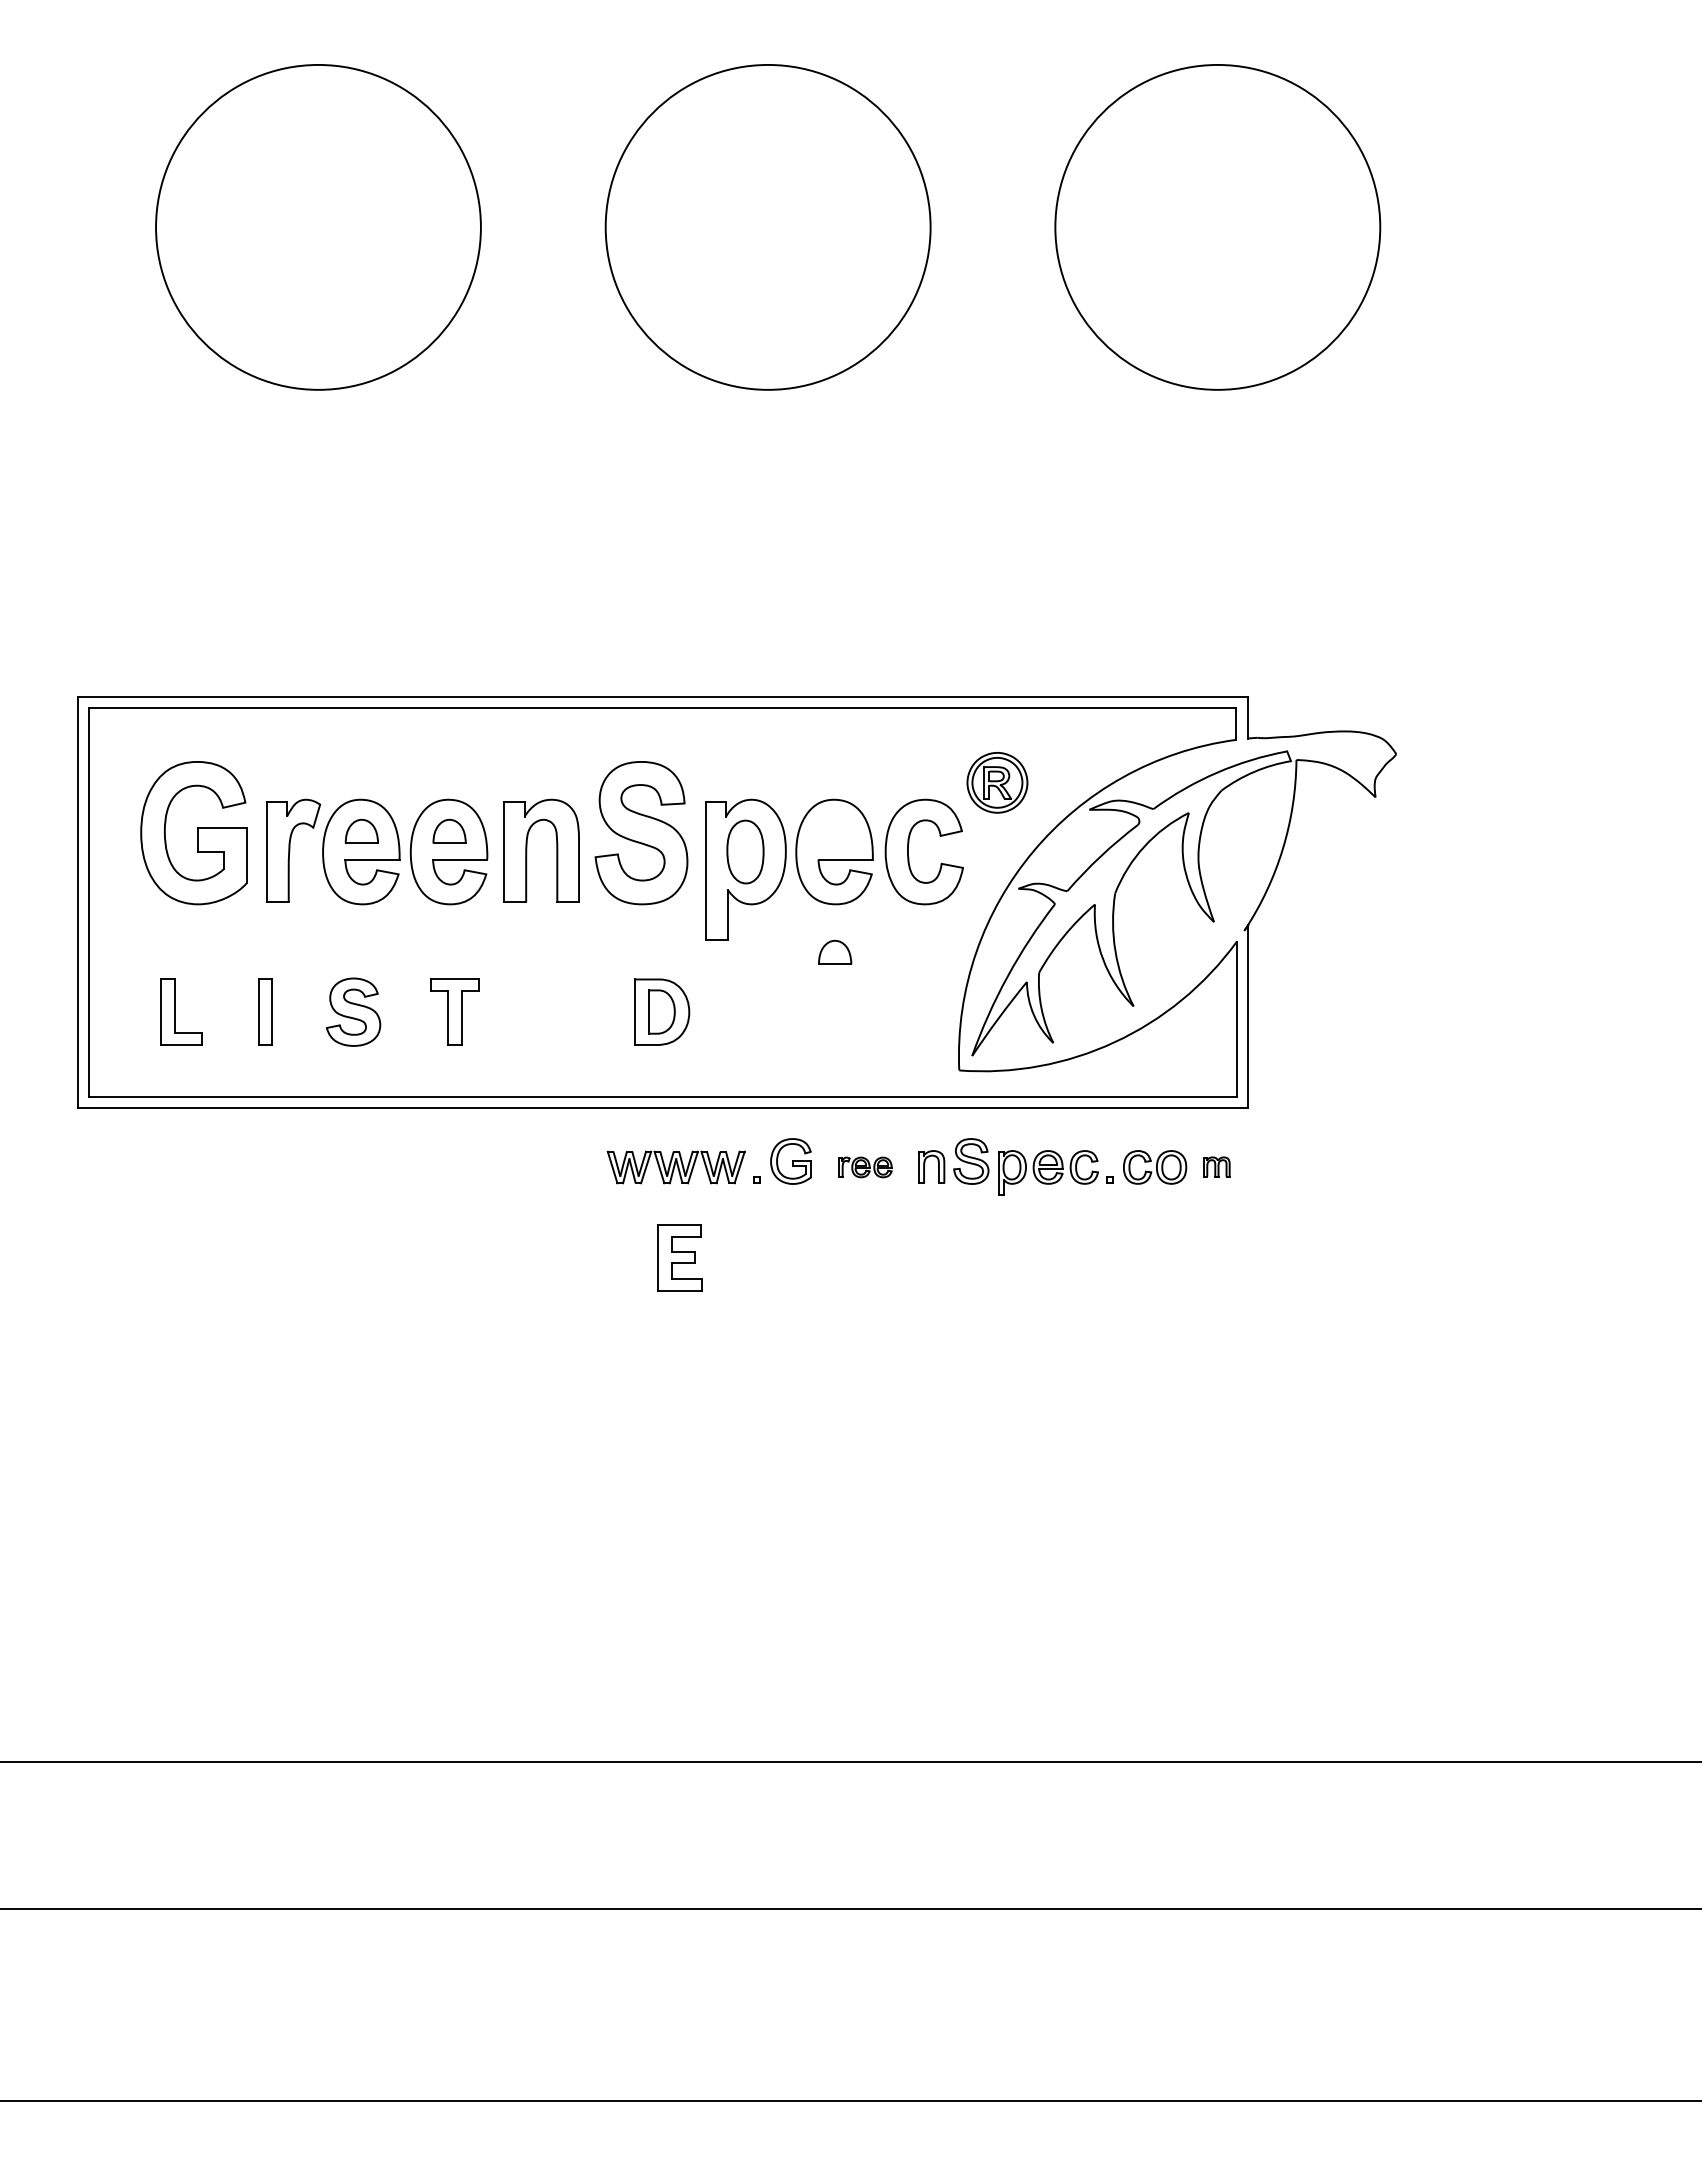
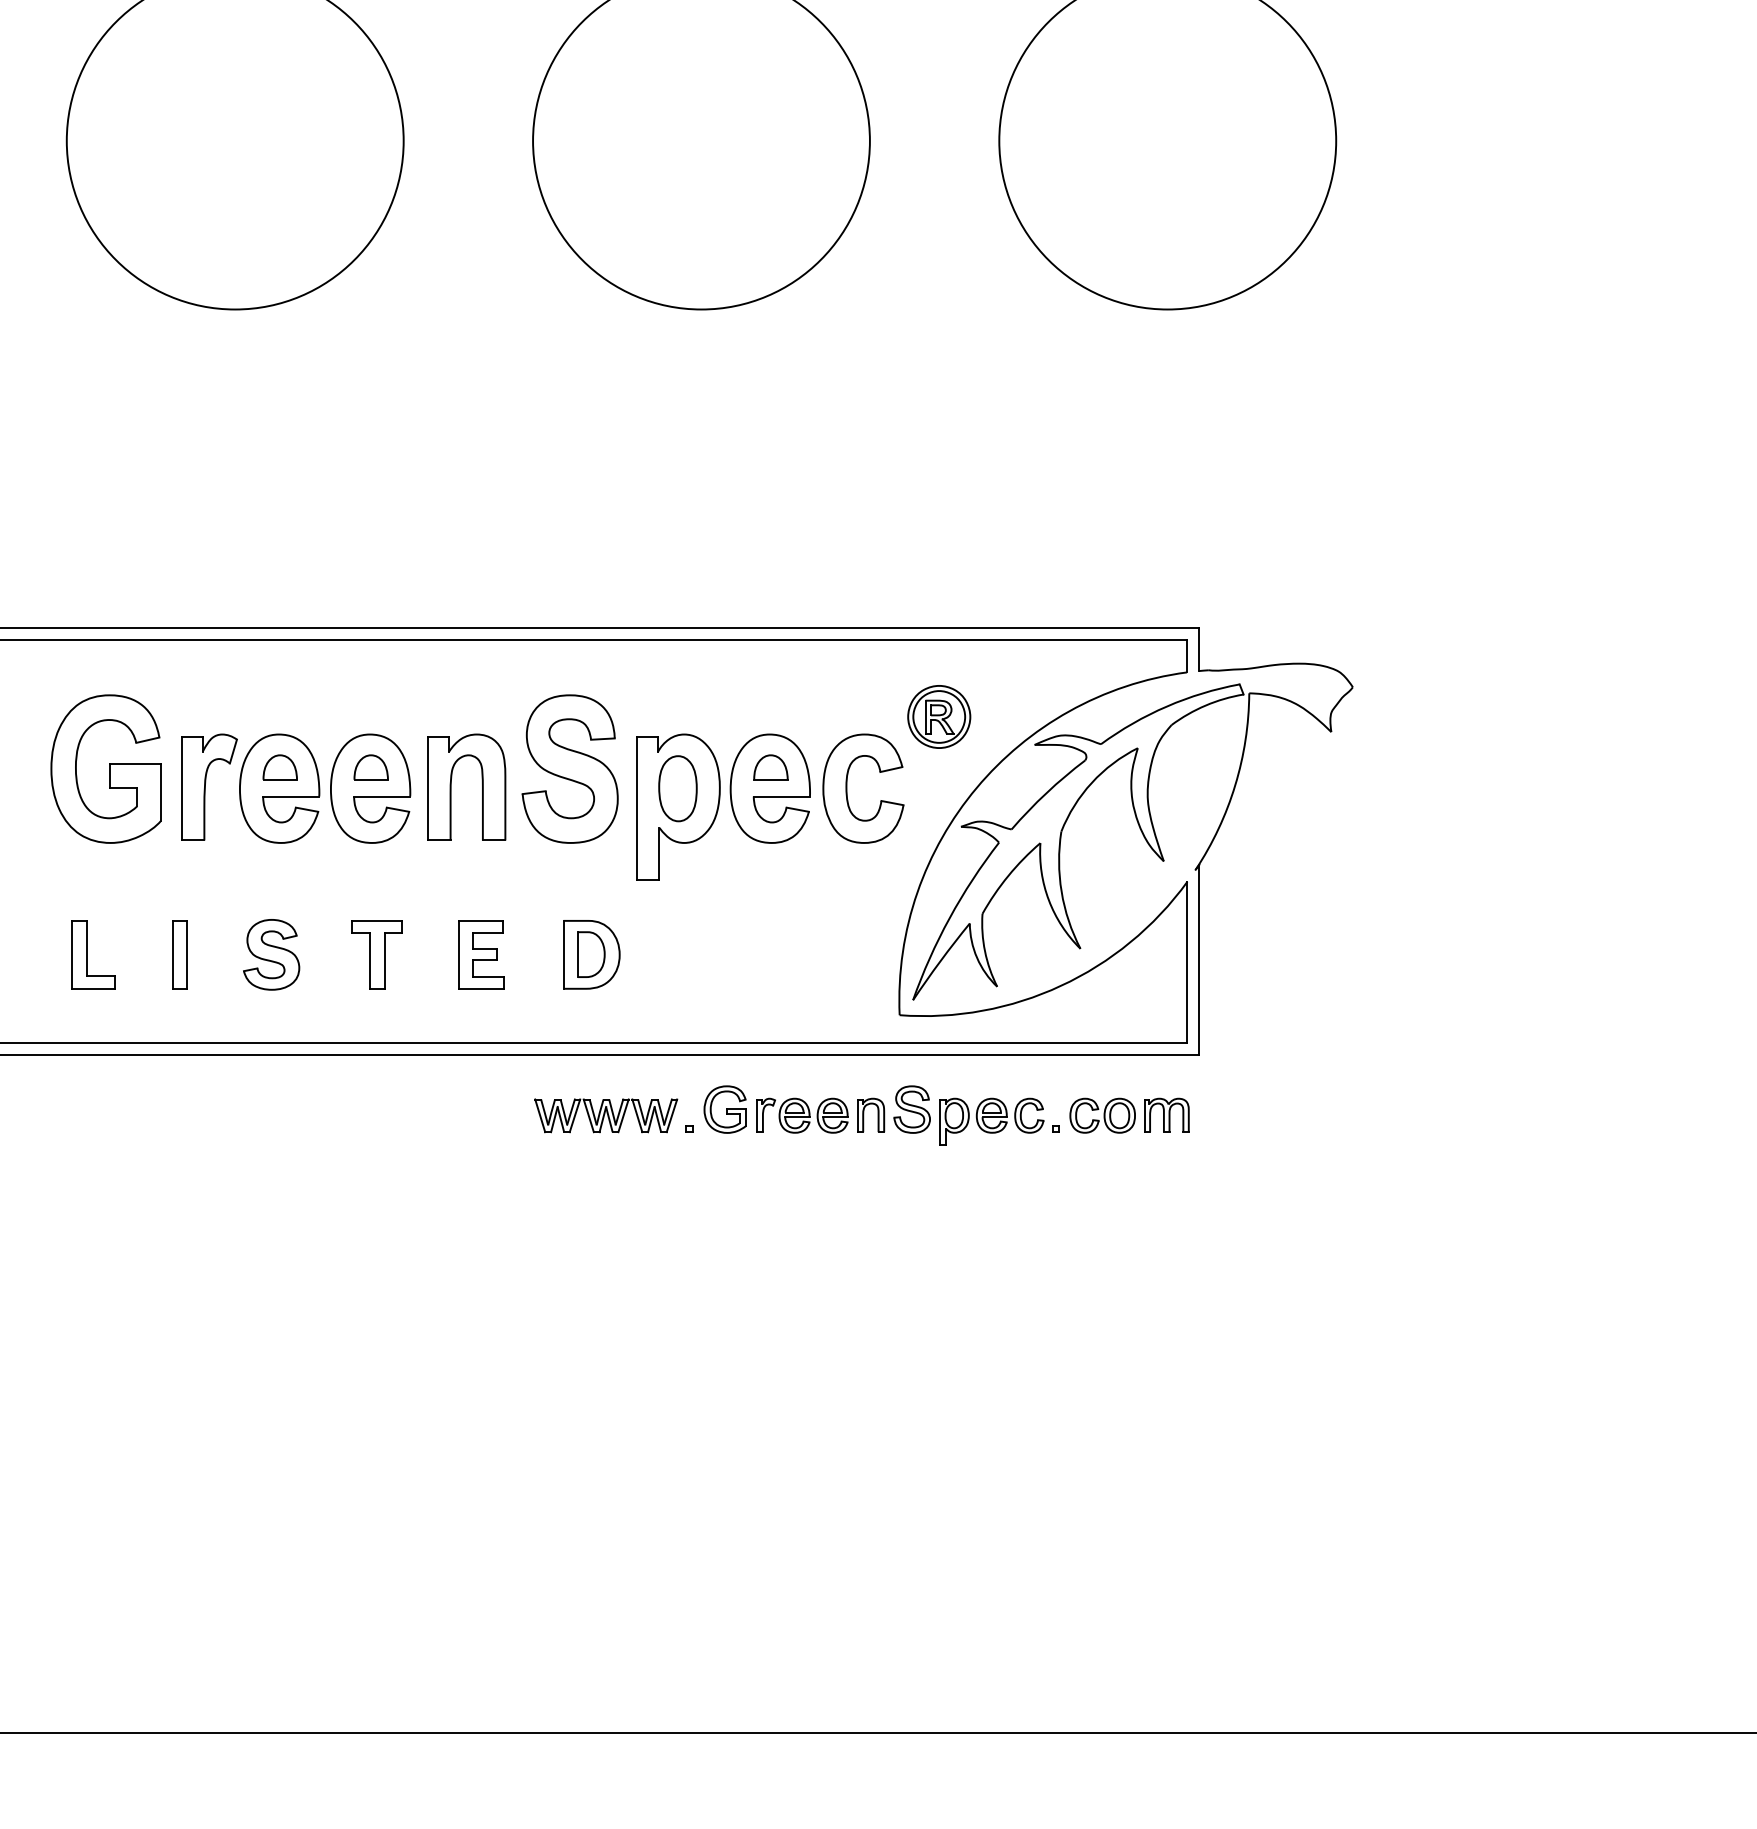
part: (835, 951) -> (771, 766), moved
part: (1216, 1166) -> (1166, 1114), size x1.67
part: (865, 1167) -> (802, 1115), size x1.67
part: (679, 1257) -> (480, 954), moved

